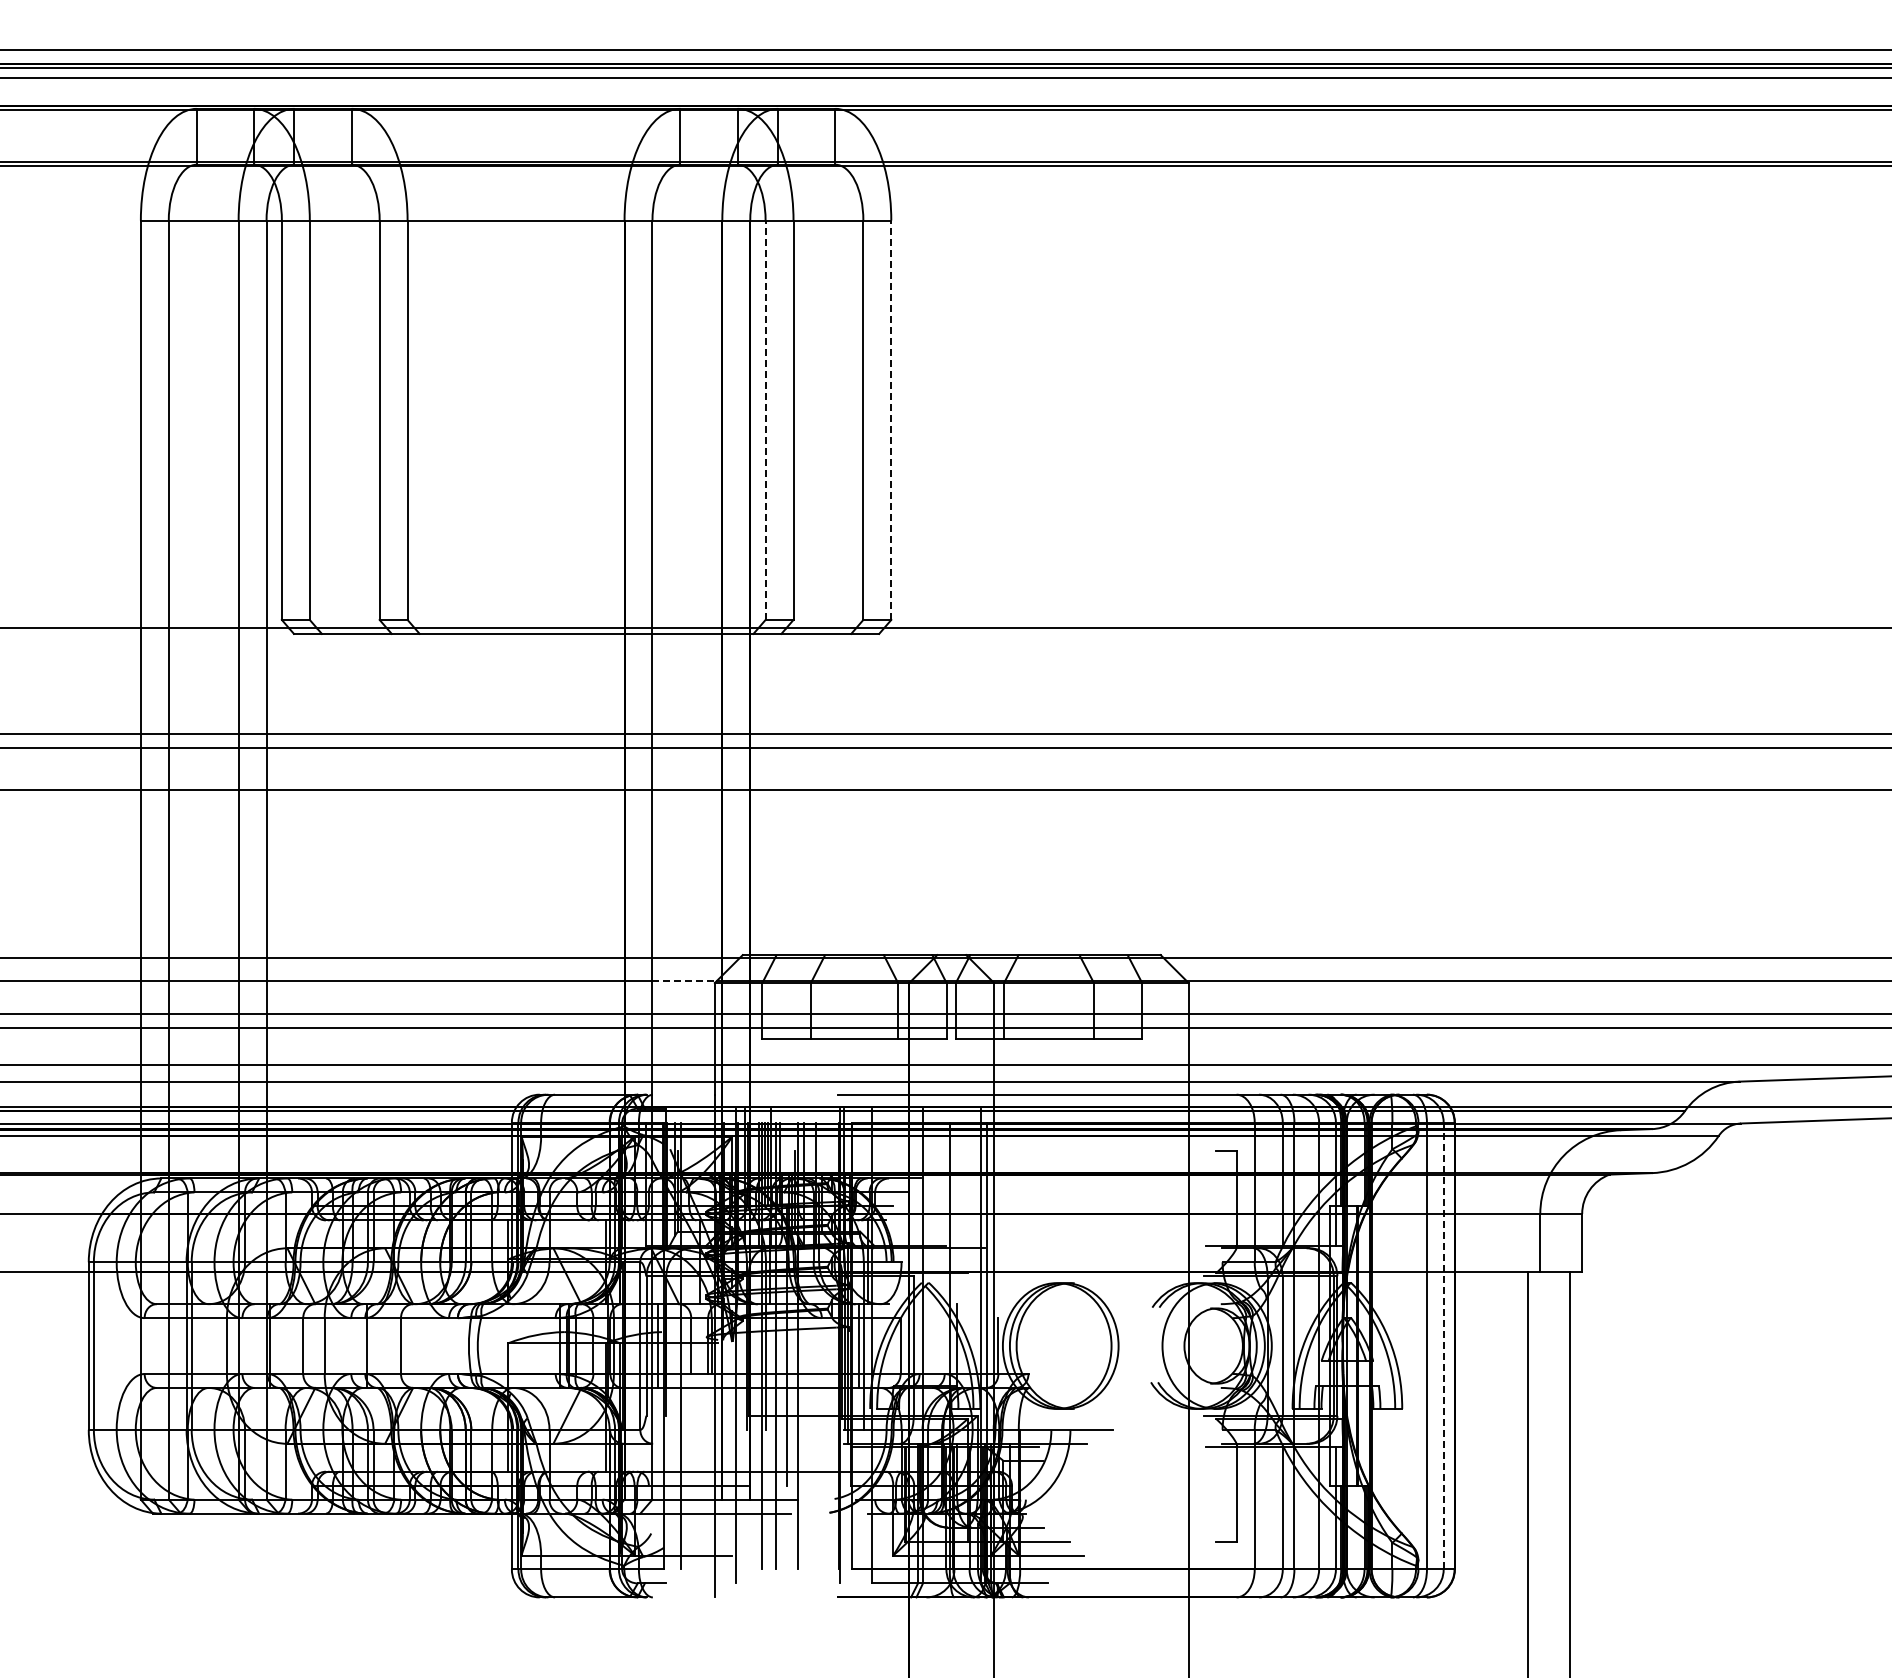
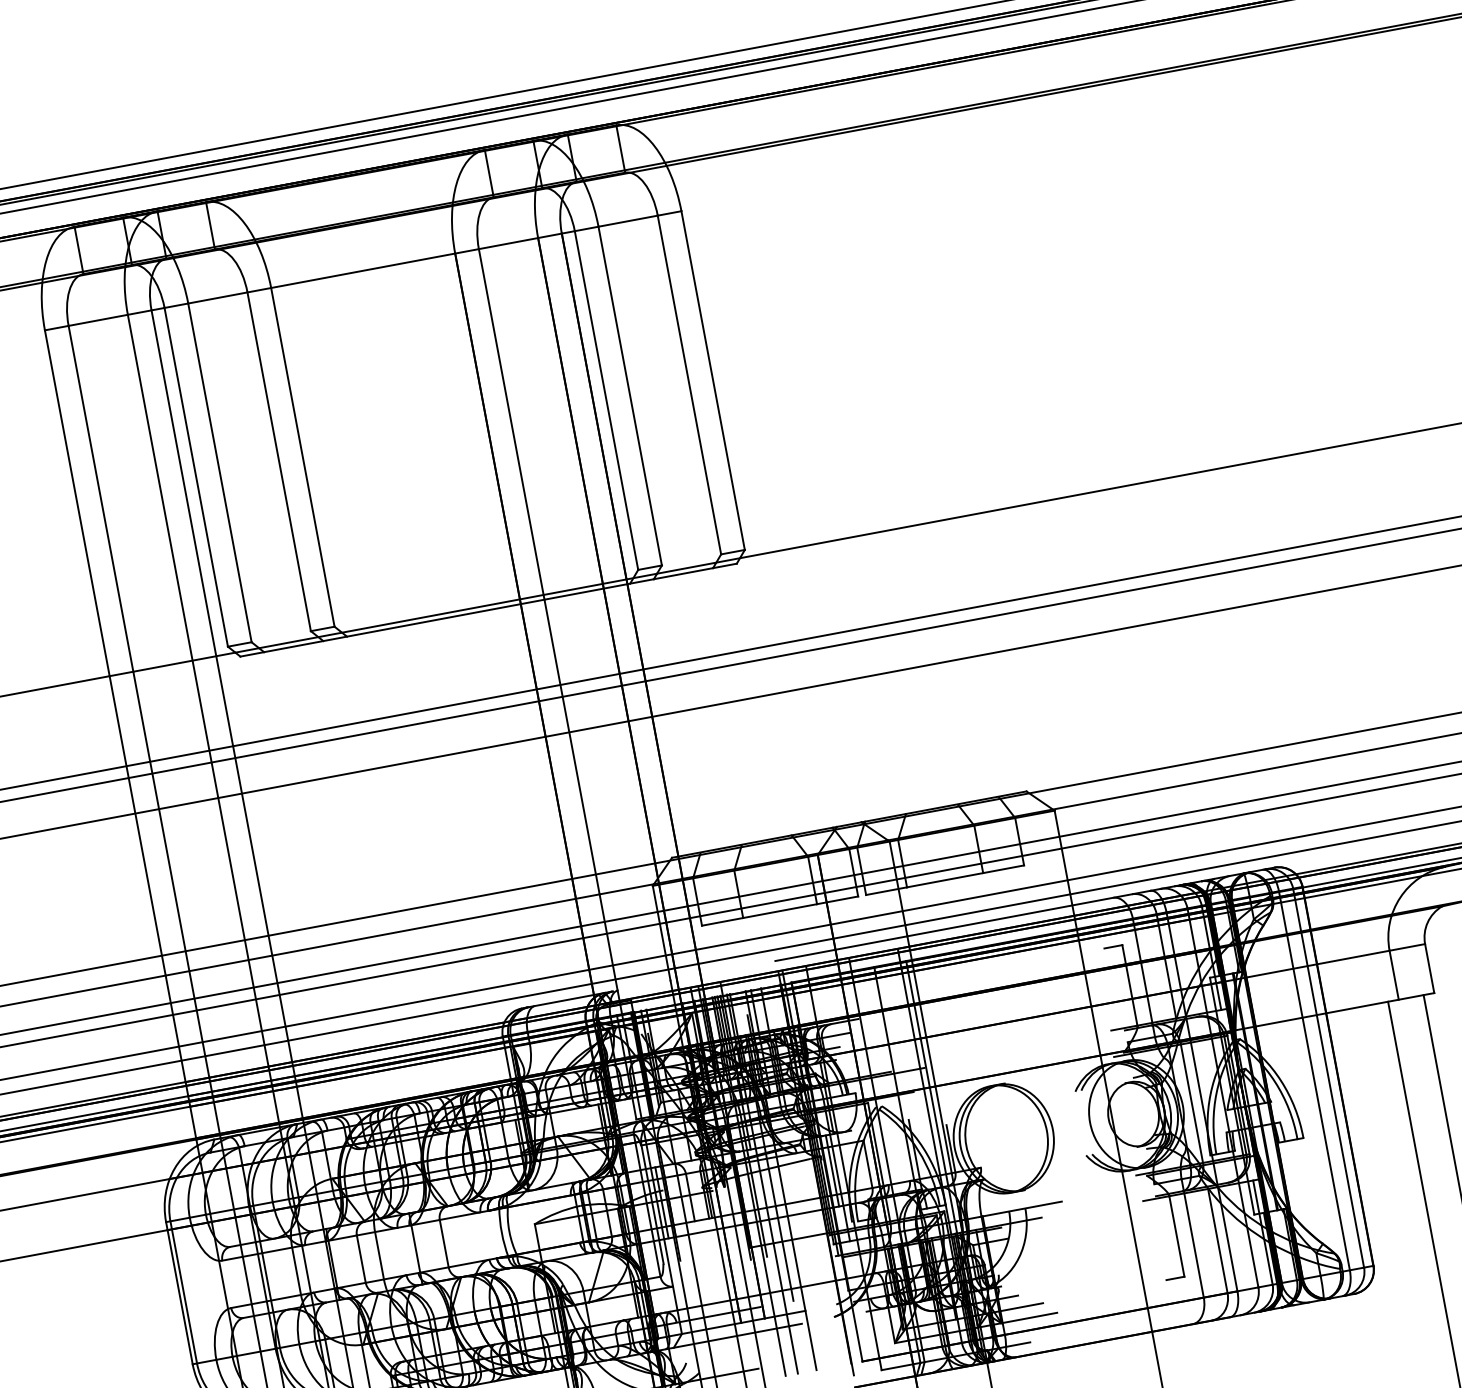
line: (765, 420) -> (606, 400), dashed -> solid
line: (891, 420) -> (713, 380), dashed -> solid
line: (685, 981) -> (627, 889), dashed -> solid
line: (1443, 1345) -> (1328, 1077), dashed -> solid

